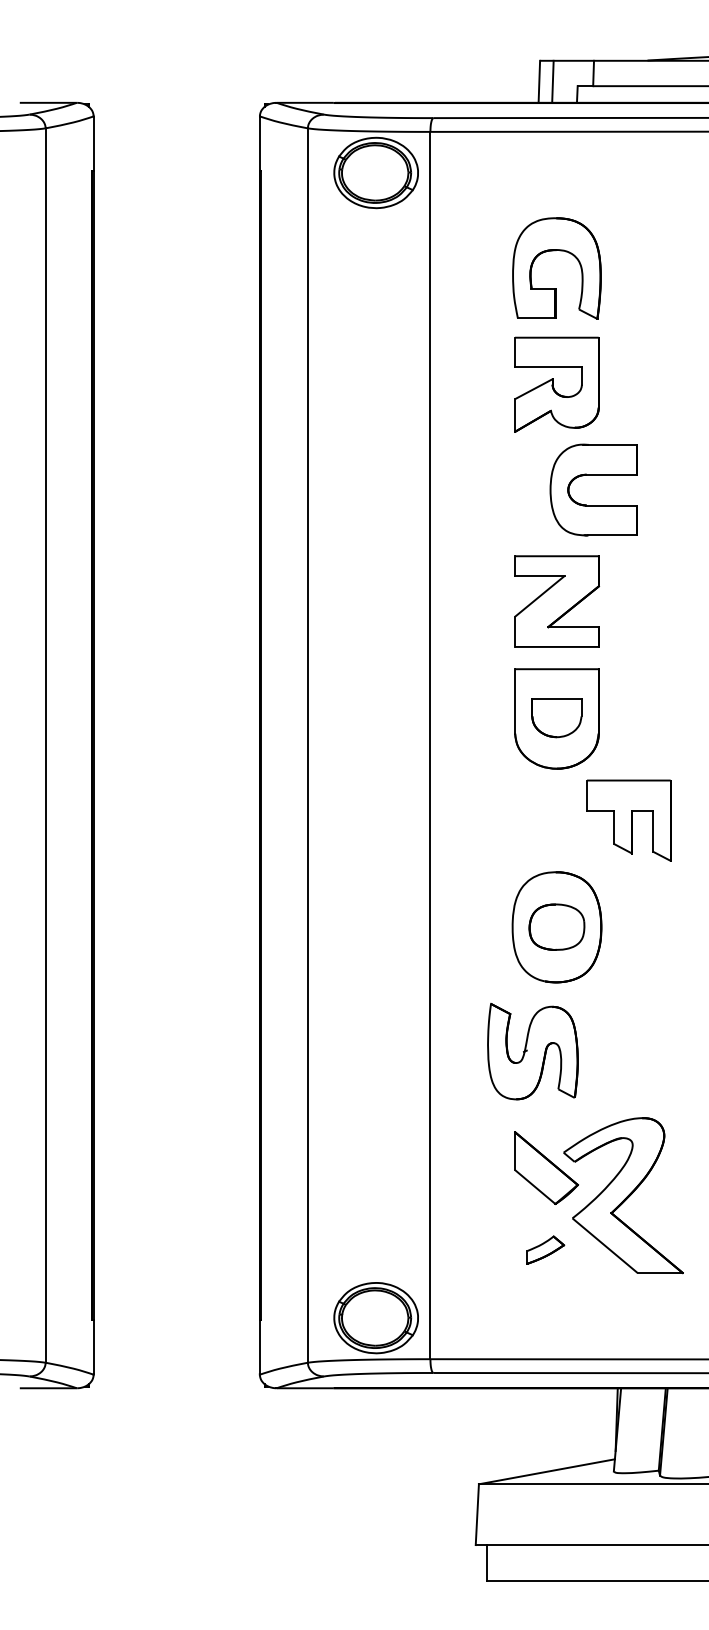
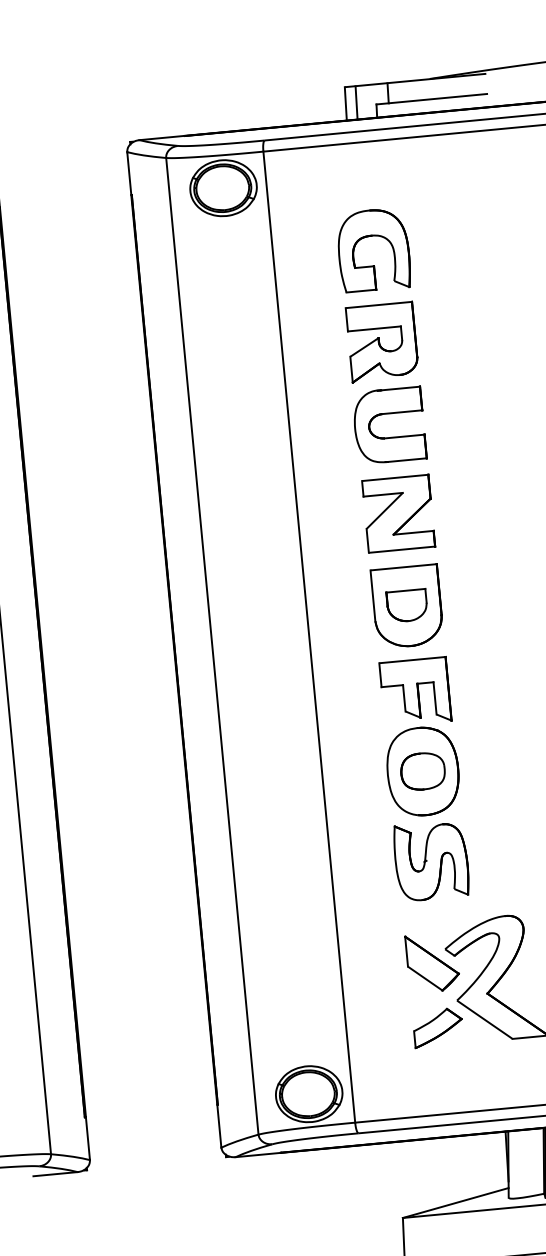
part: (593, 475) -> (388, 414), moved
part: (628, 820) -> (415, 691), moved
part: (532, 1051) -> (431, 861), moved
part: (545, 1249) -> (438, 1027), size x1.67

